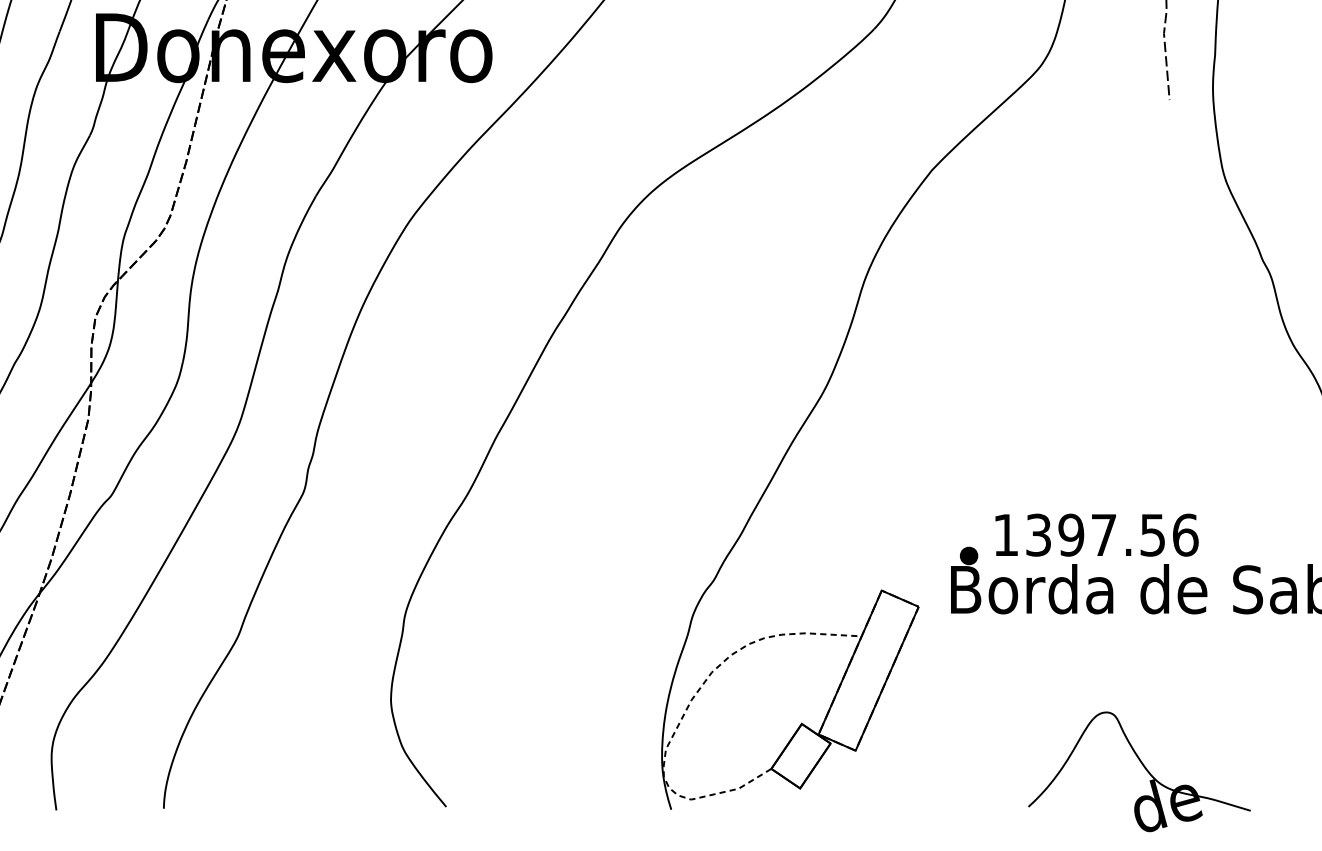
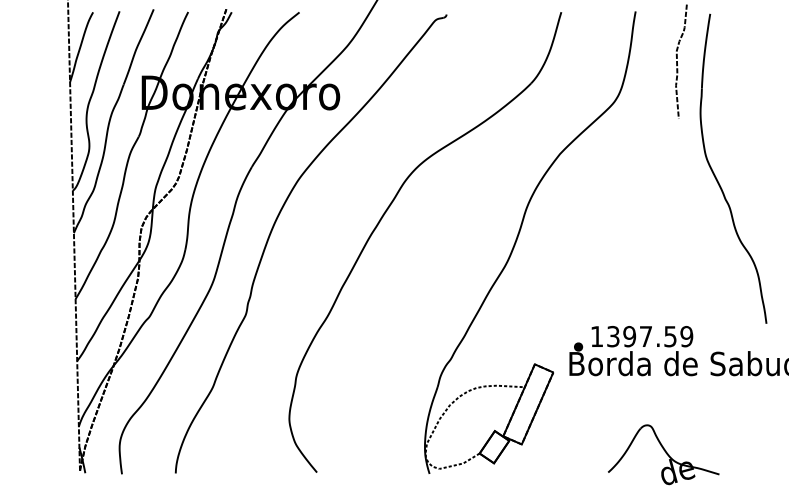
text: (1184, 534) -> (686, 336), 1397.56 -> 1397.59

